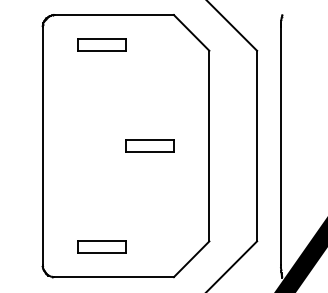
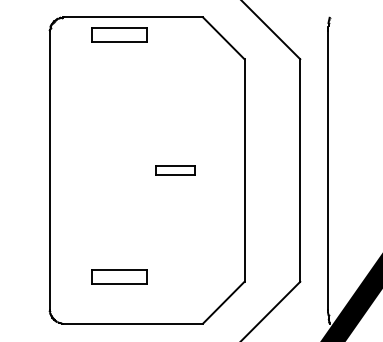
part: (101, 44) -> (118, 34), moved
part: (149, 145) -> (174, 169), size x0.7
part: (101, 246) -> (118, 276), moved

